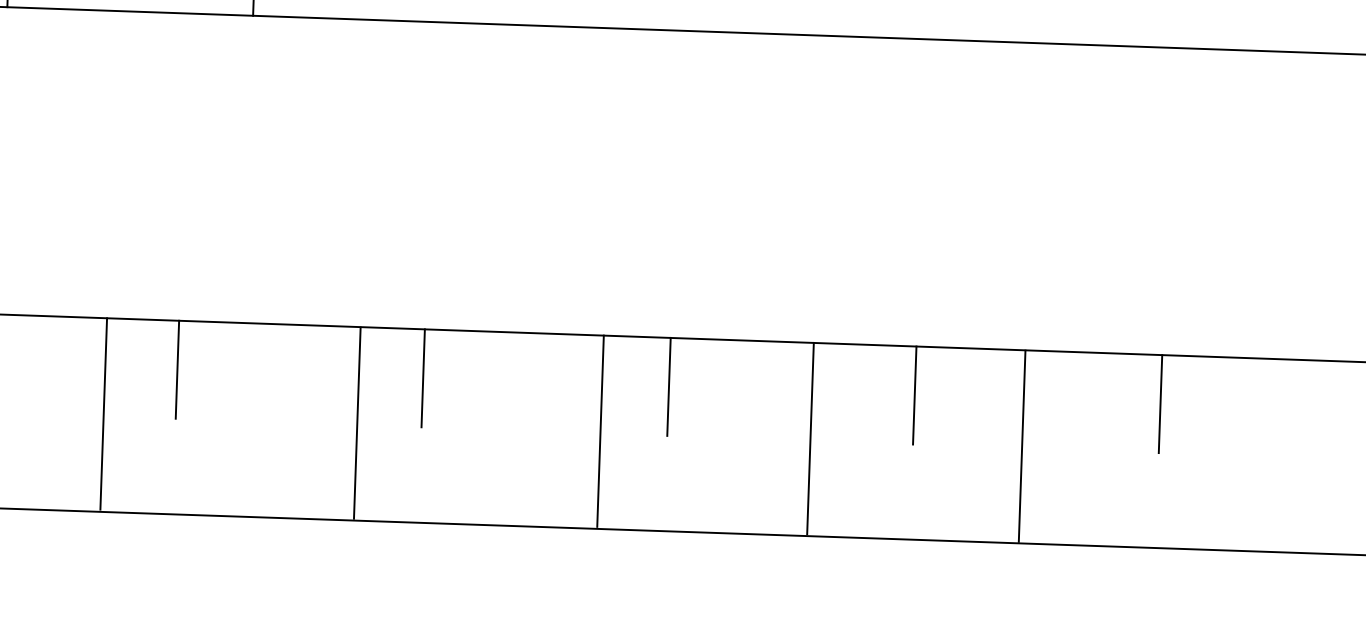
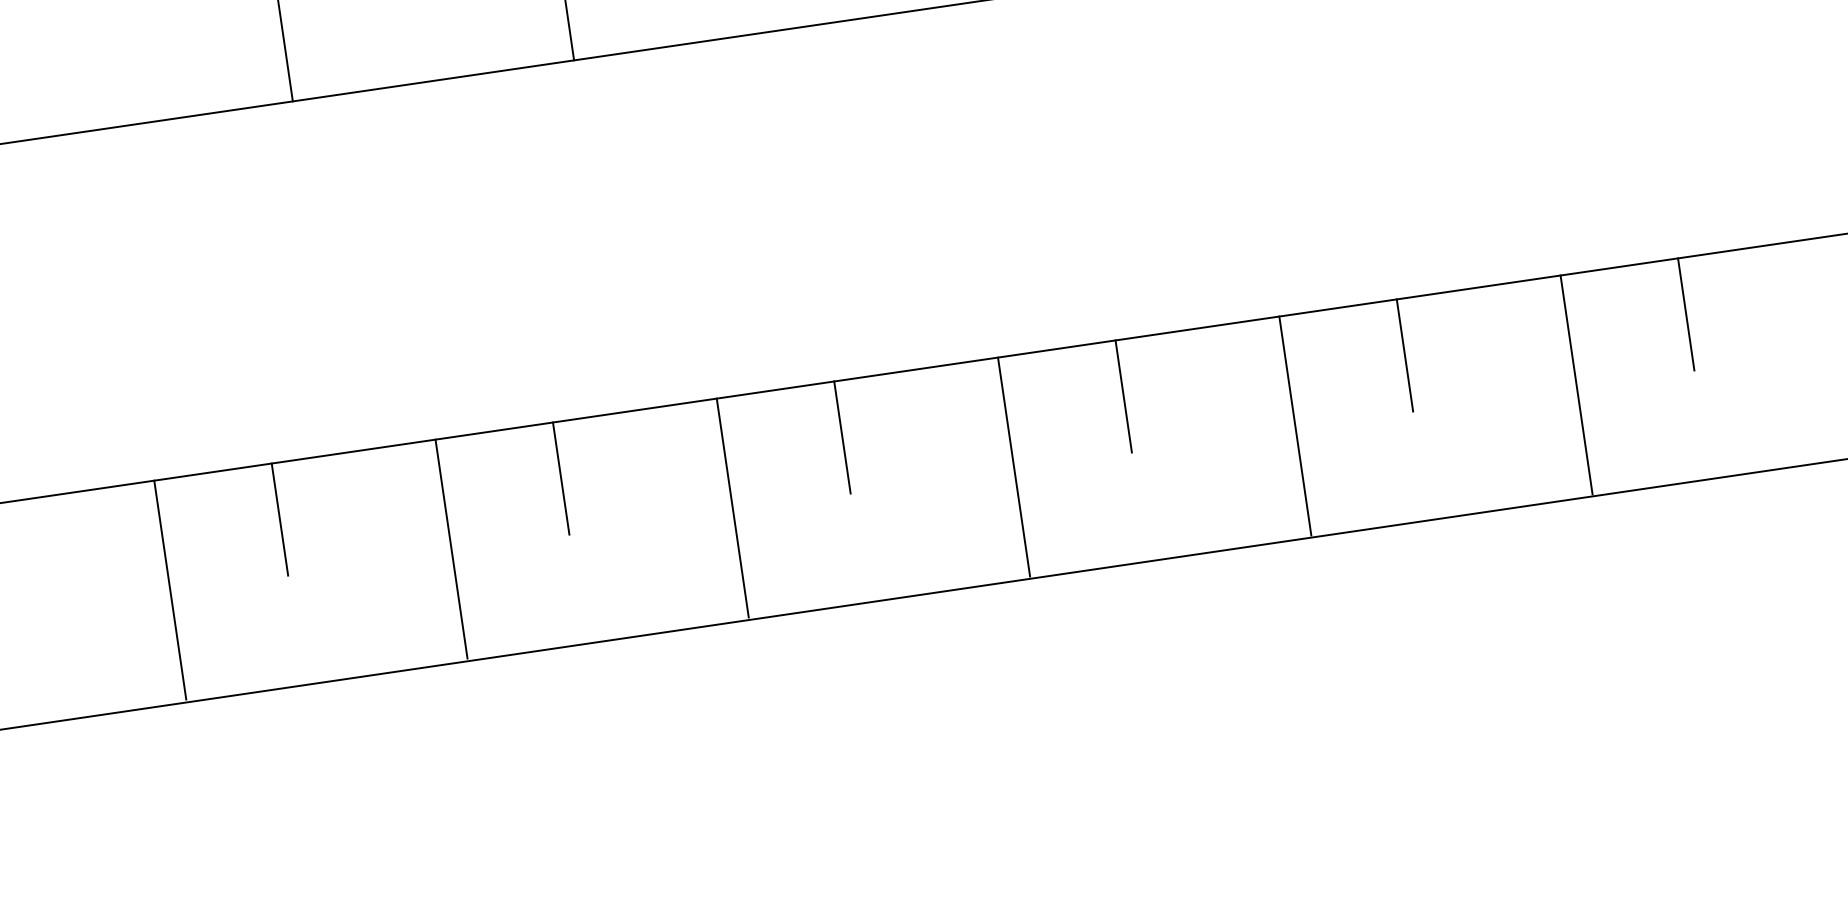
line: (103, 413) -> (451, 548), moved
line: (357, 422) -> (732, 507), moved
line: (601, 430) -> (1014, 466), moved
line: (1022, 445) -> (1576, 384), moved

